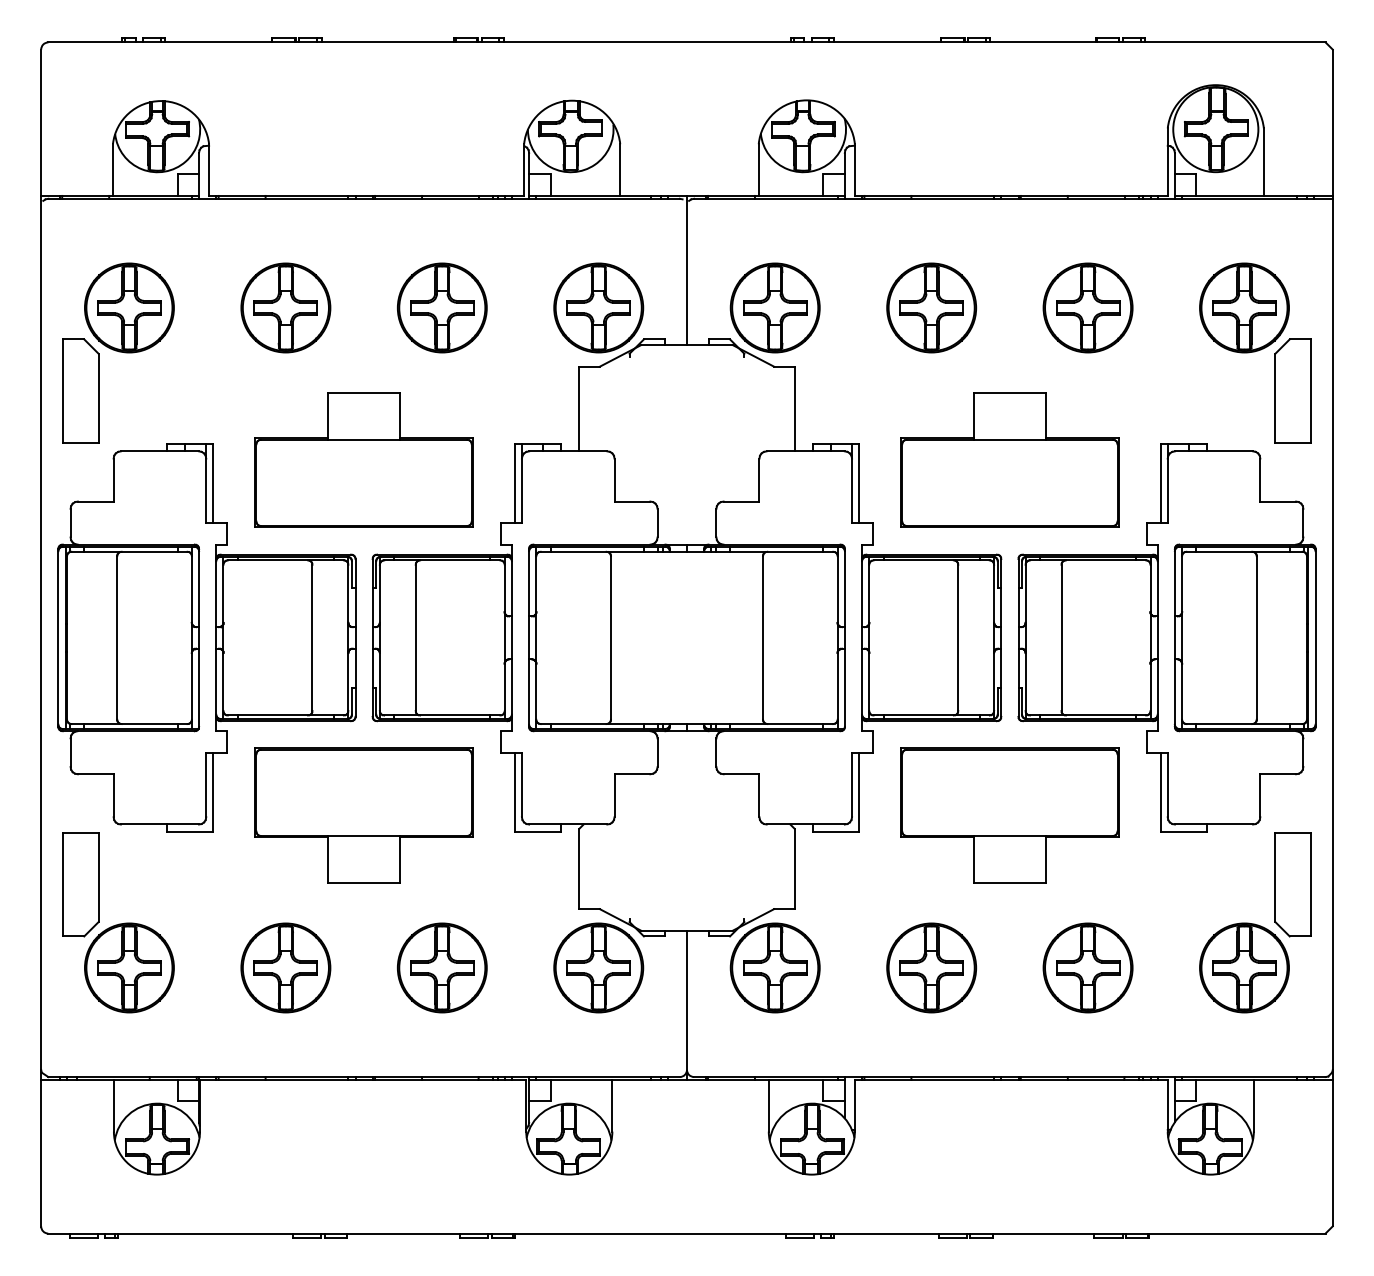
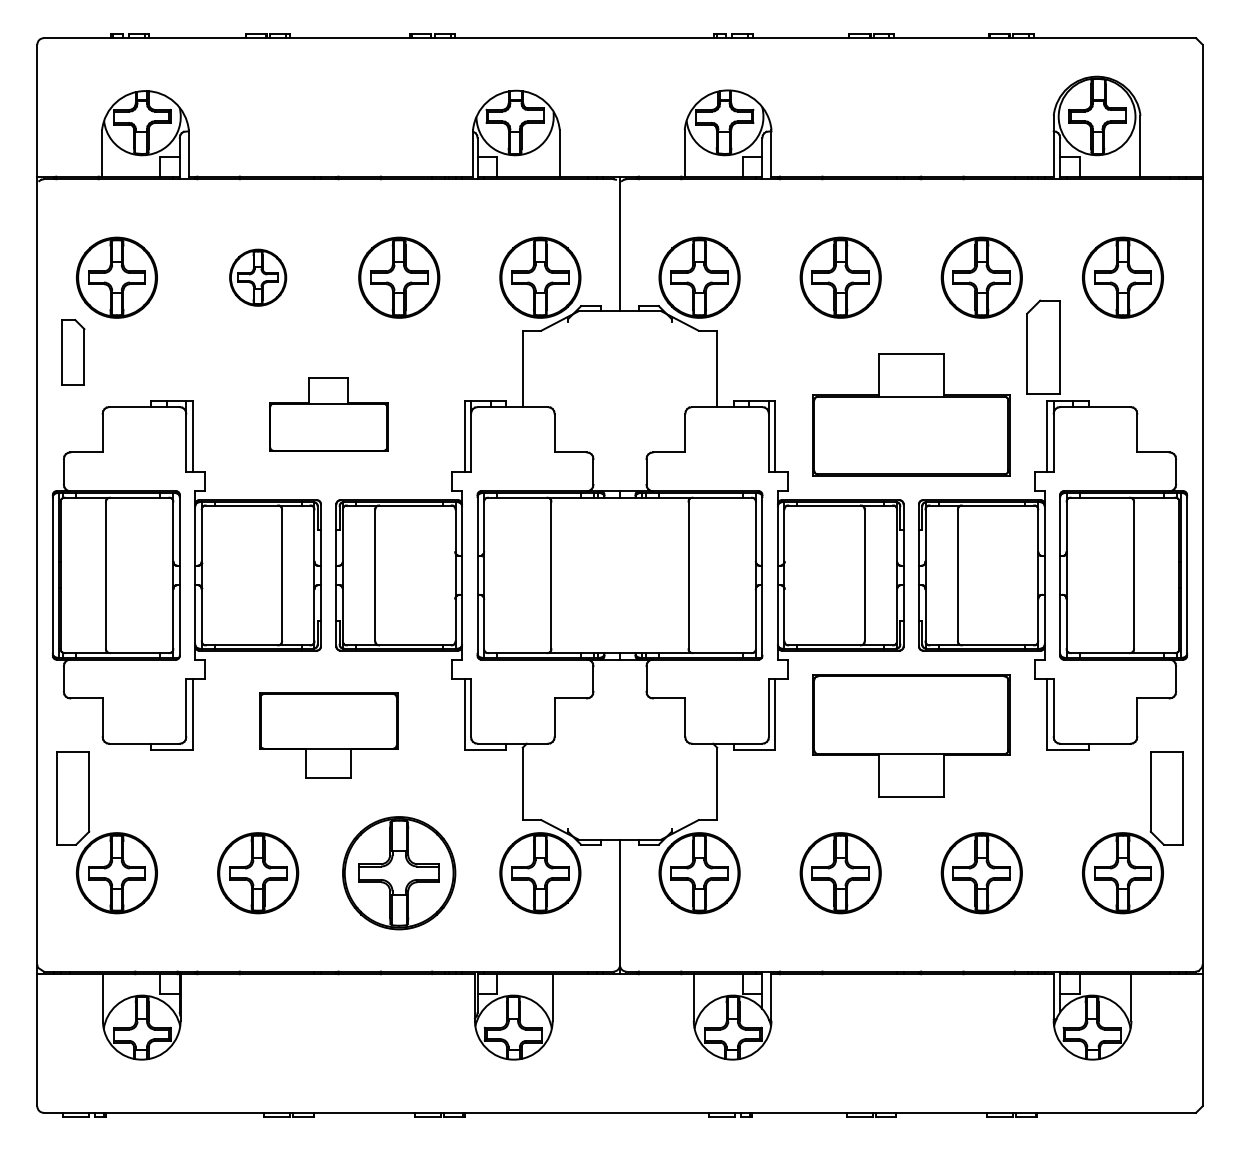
part: (285, 307) -> (257, 277), size x0.7
part: (80, 390) -> (72, 352), size x0.7
part: (1292, 390) -> (1042, 346), moved
part: (363, 459) -> (328, 414), size x0.6
part: (363, 815) -> (328, 735), size x0.7
part: (442, 967) -> (399, 872), size x1.4

